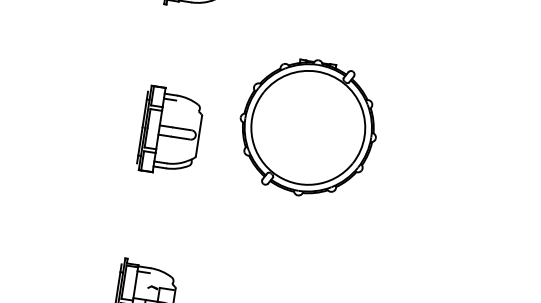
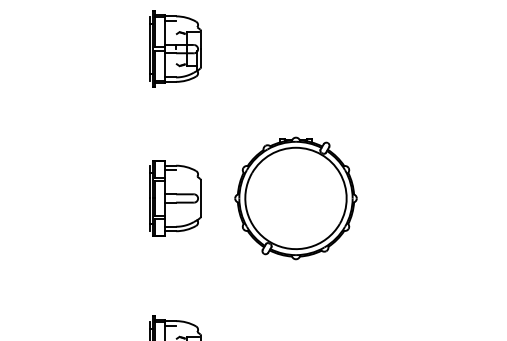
part: (307, 127) -> (295, 198), moved

